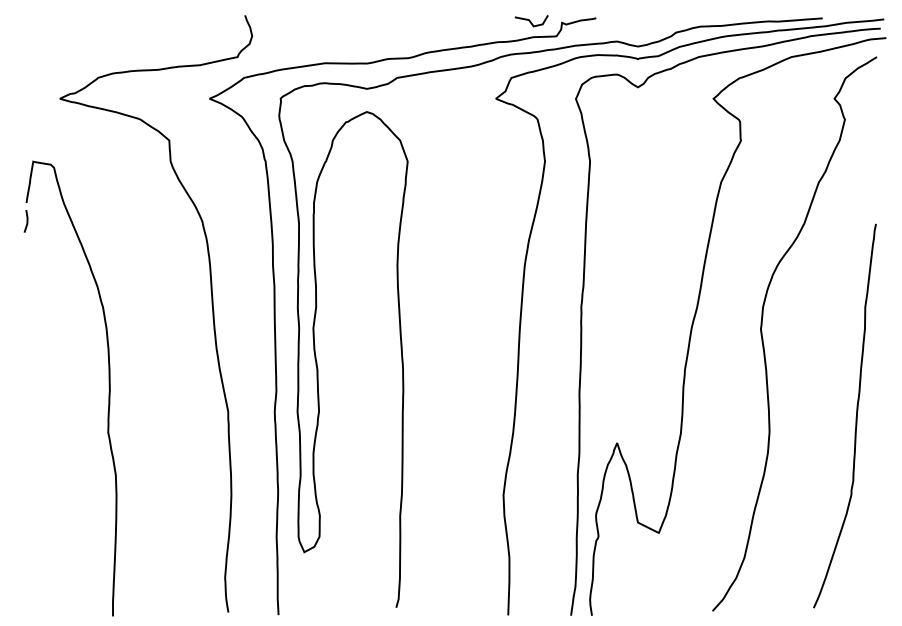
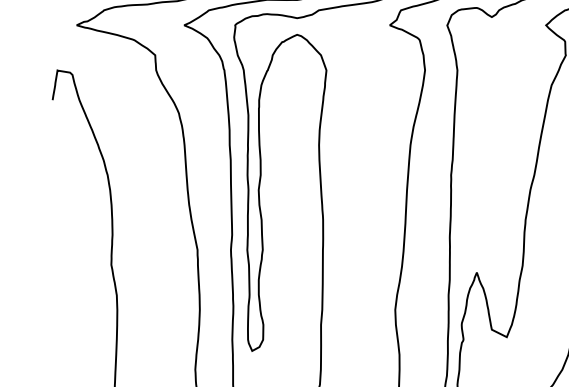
line: (26, 221) -> (52, 113), removed

